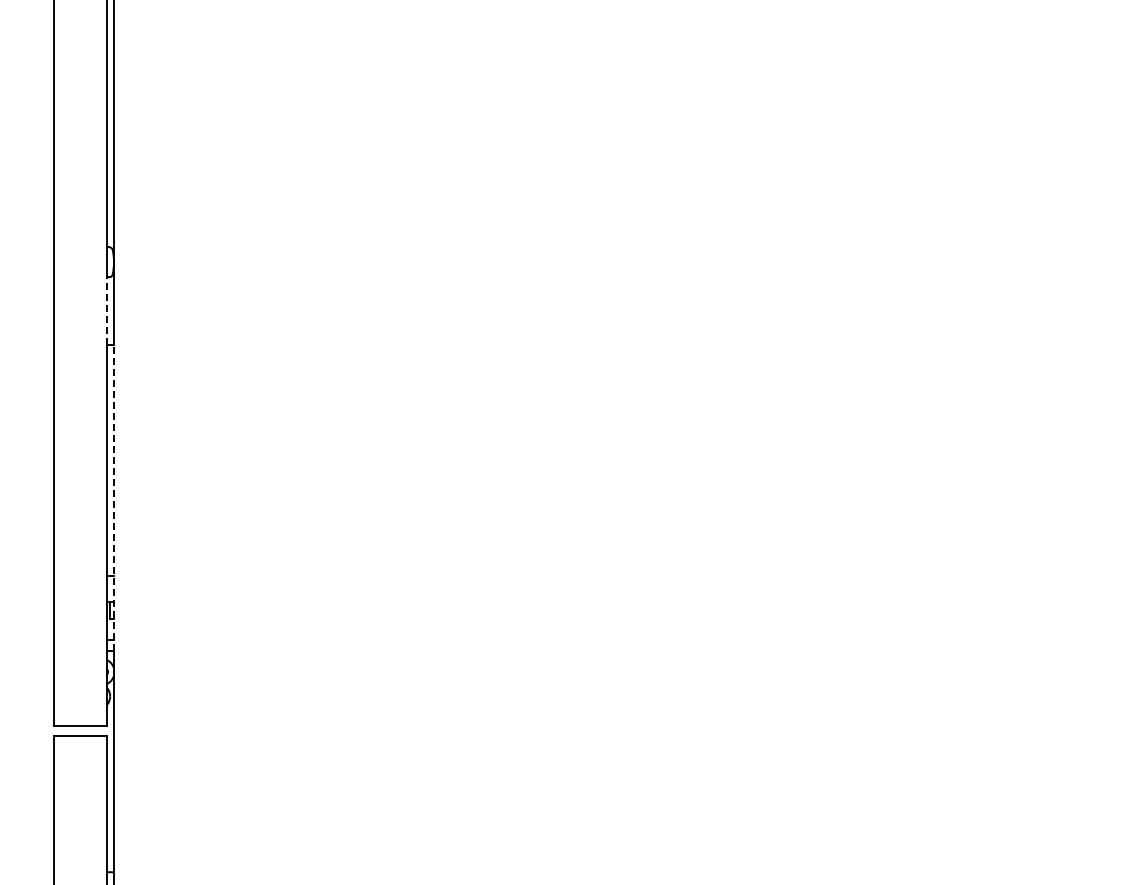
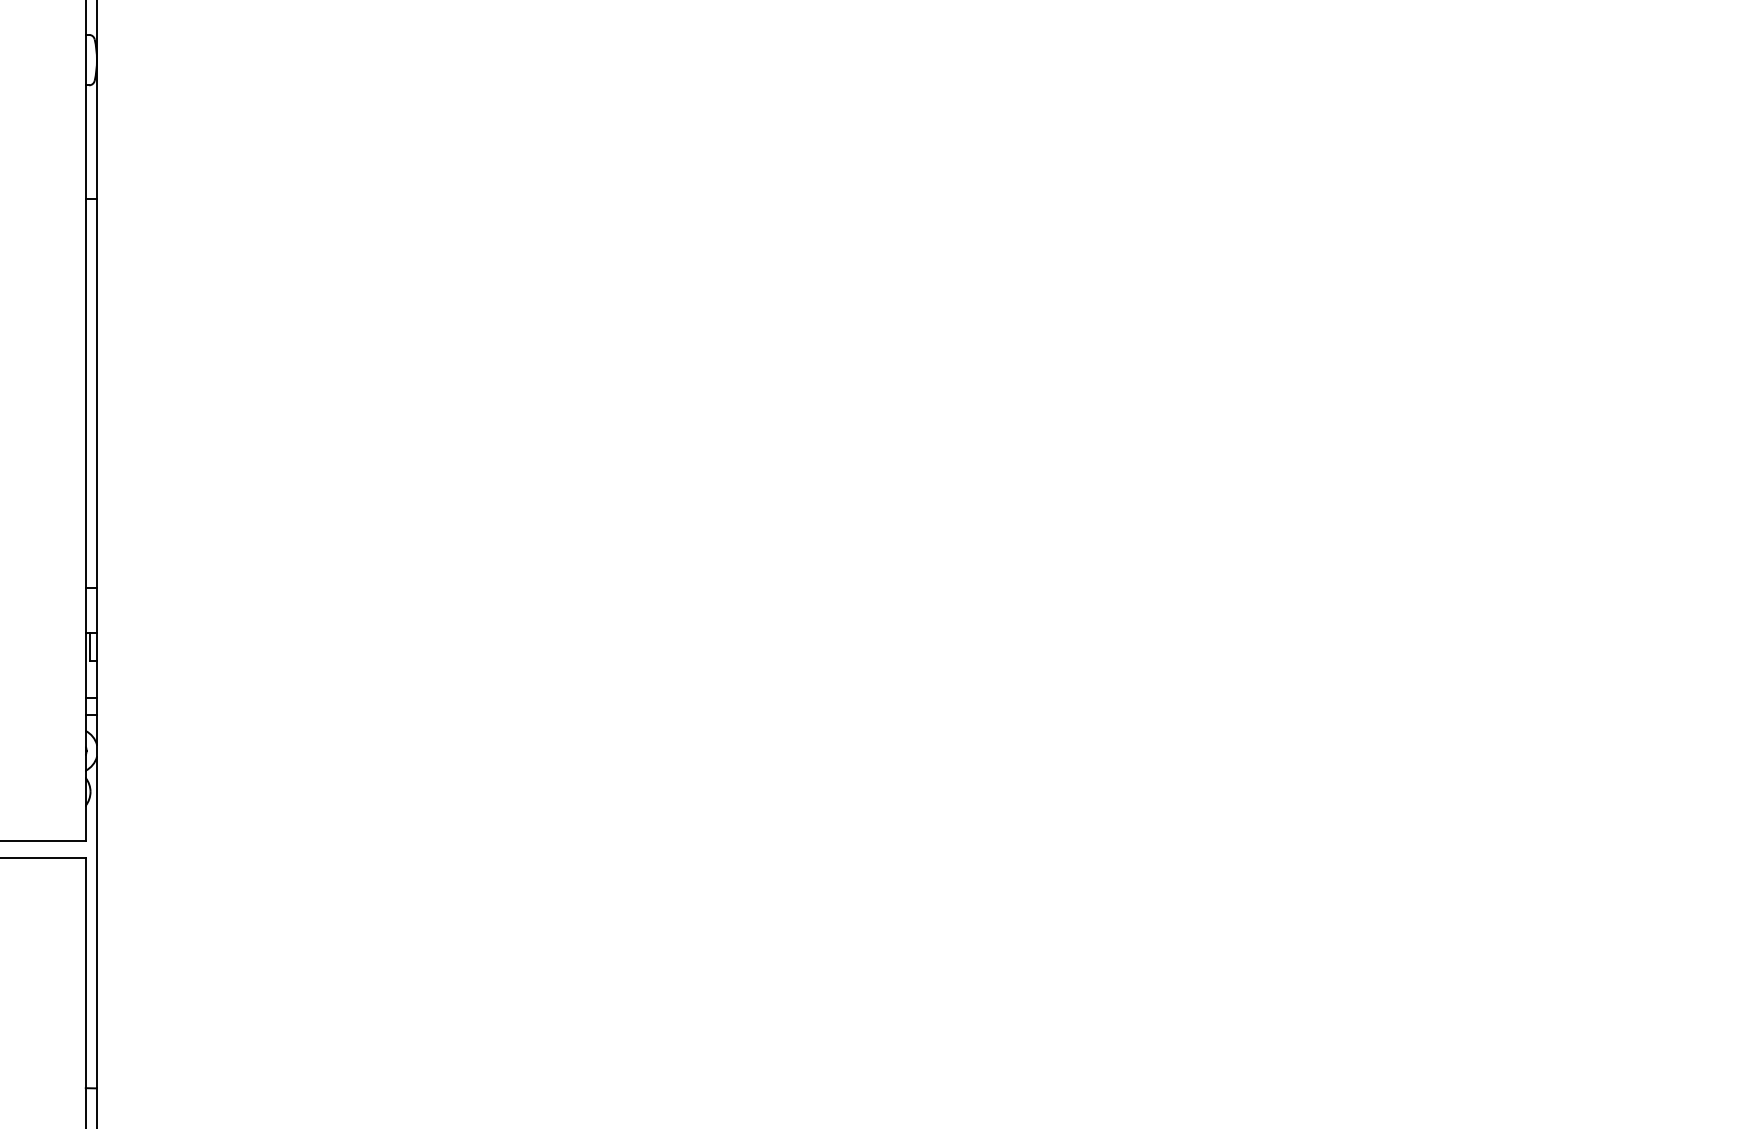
line: (107, 311) -> (85, 143), dashed -> solid
line: (114, 497) -> (97, 456), dashed -> solid

